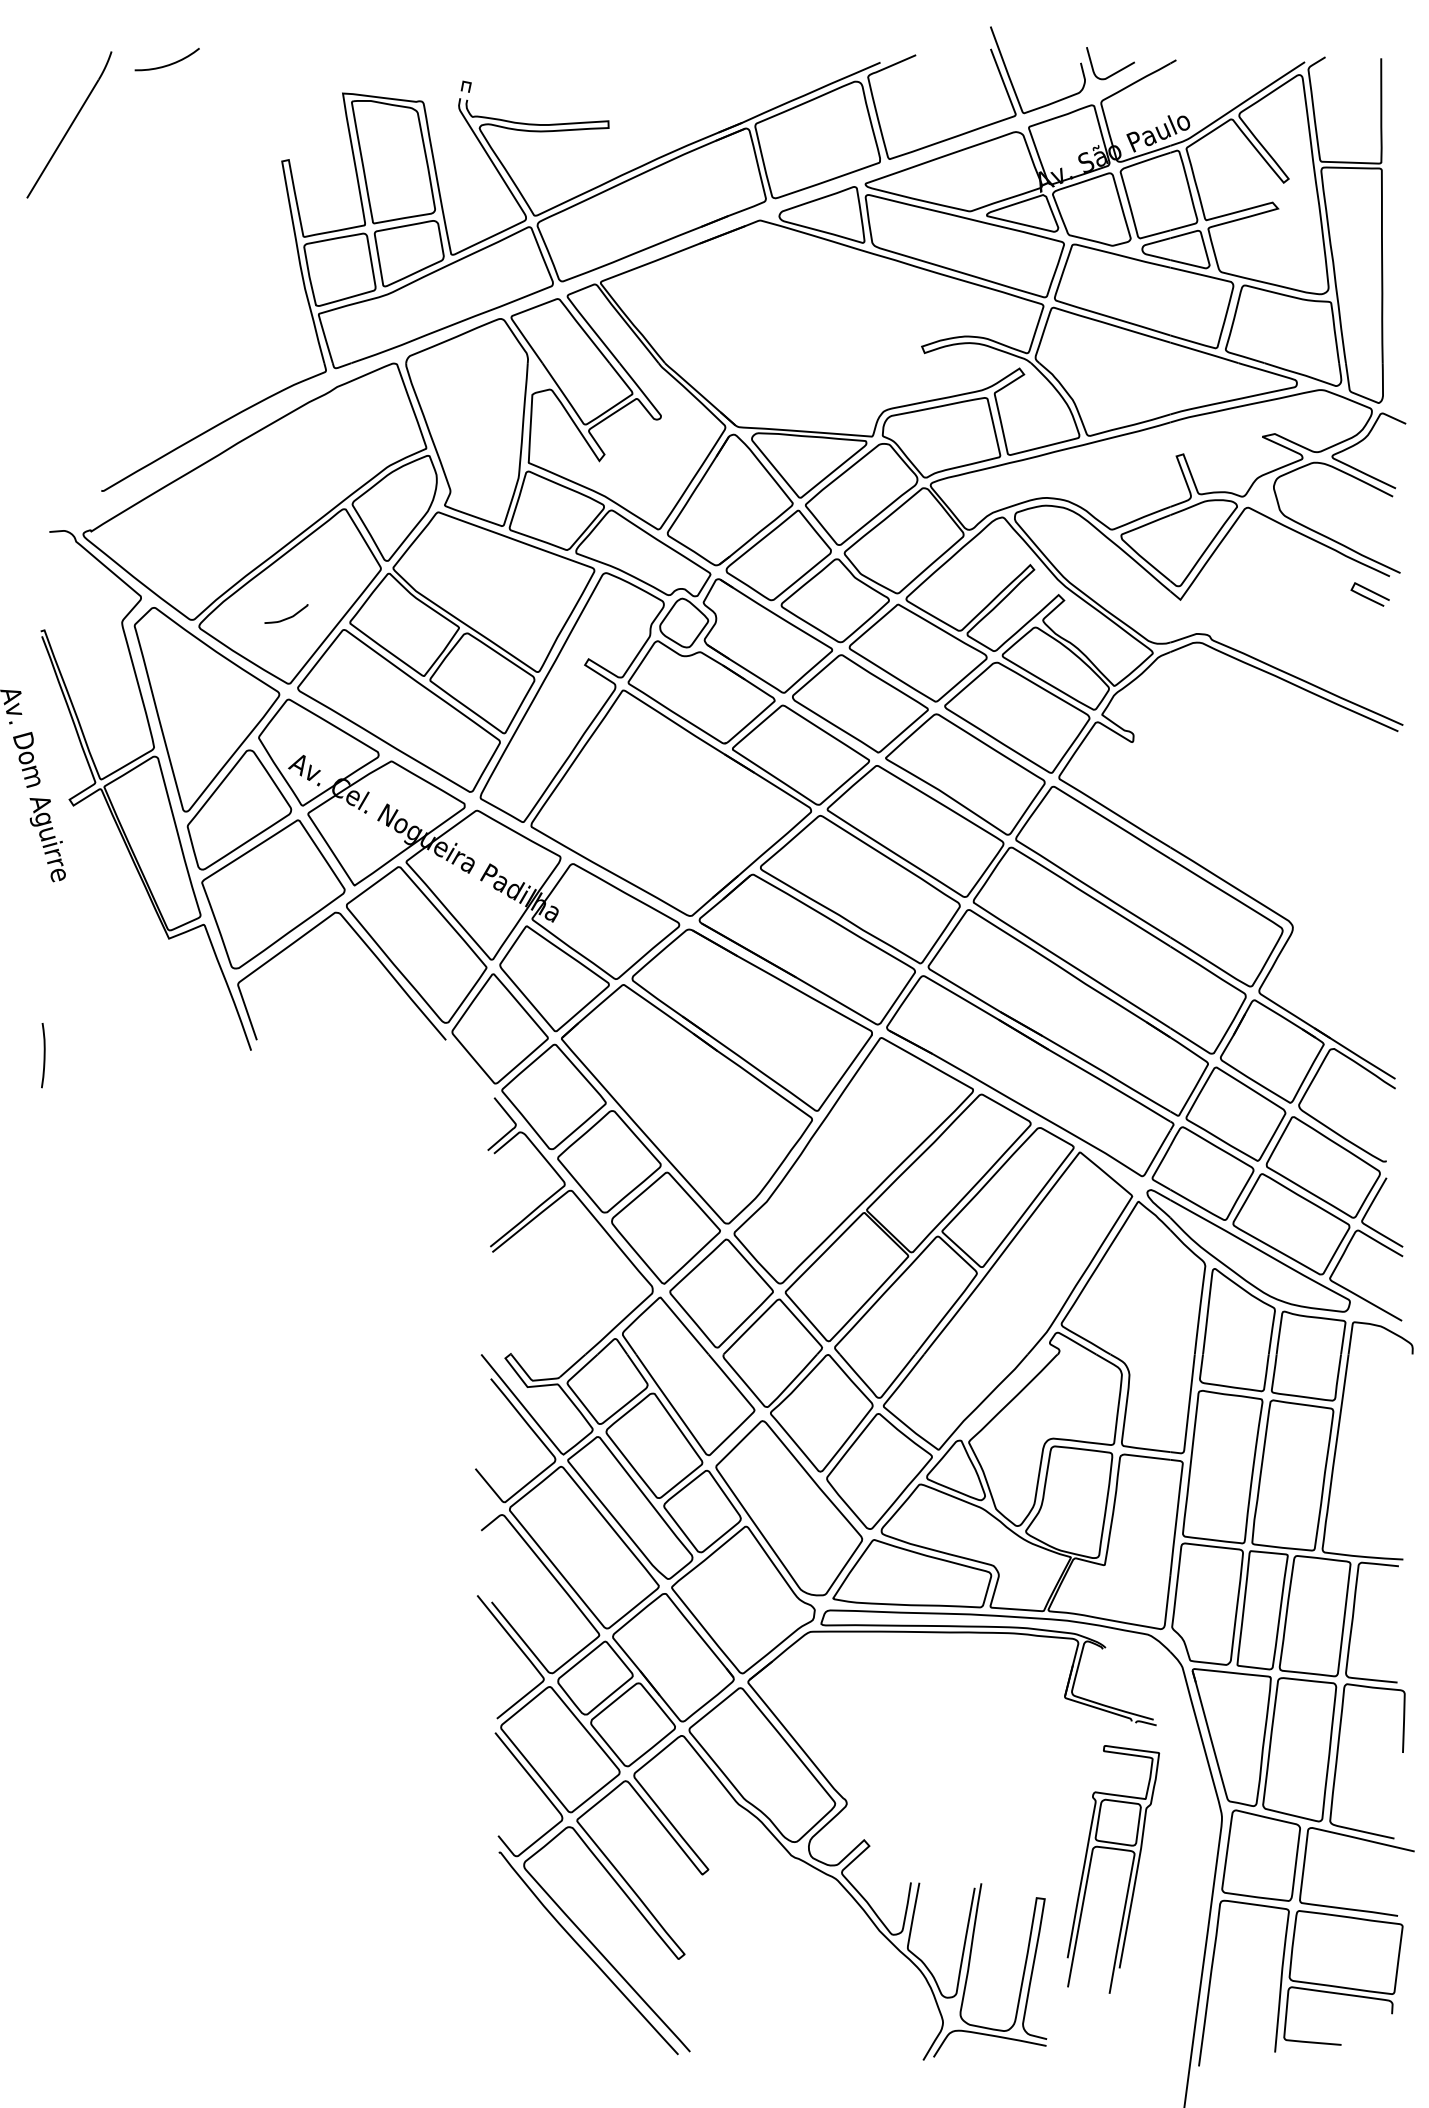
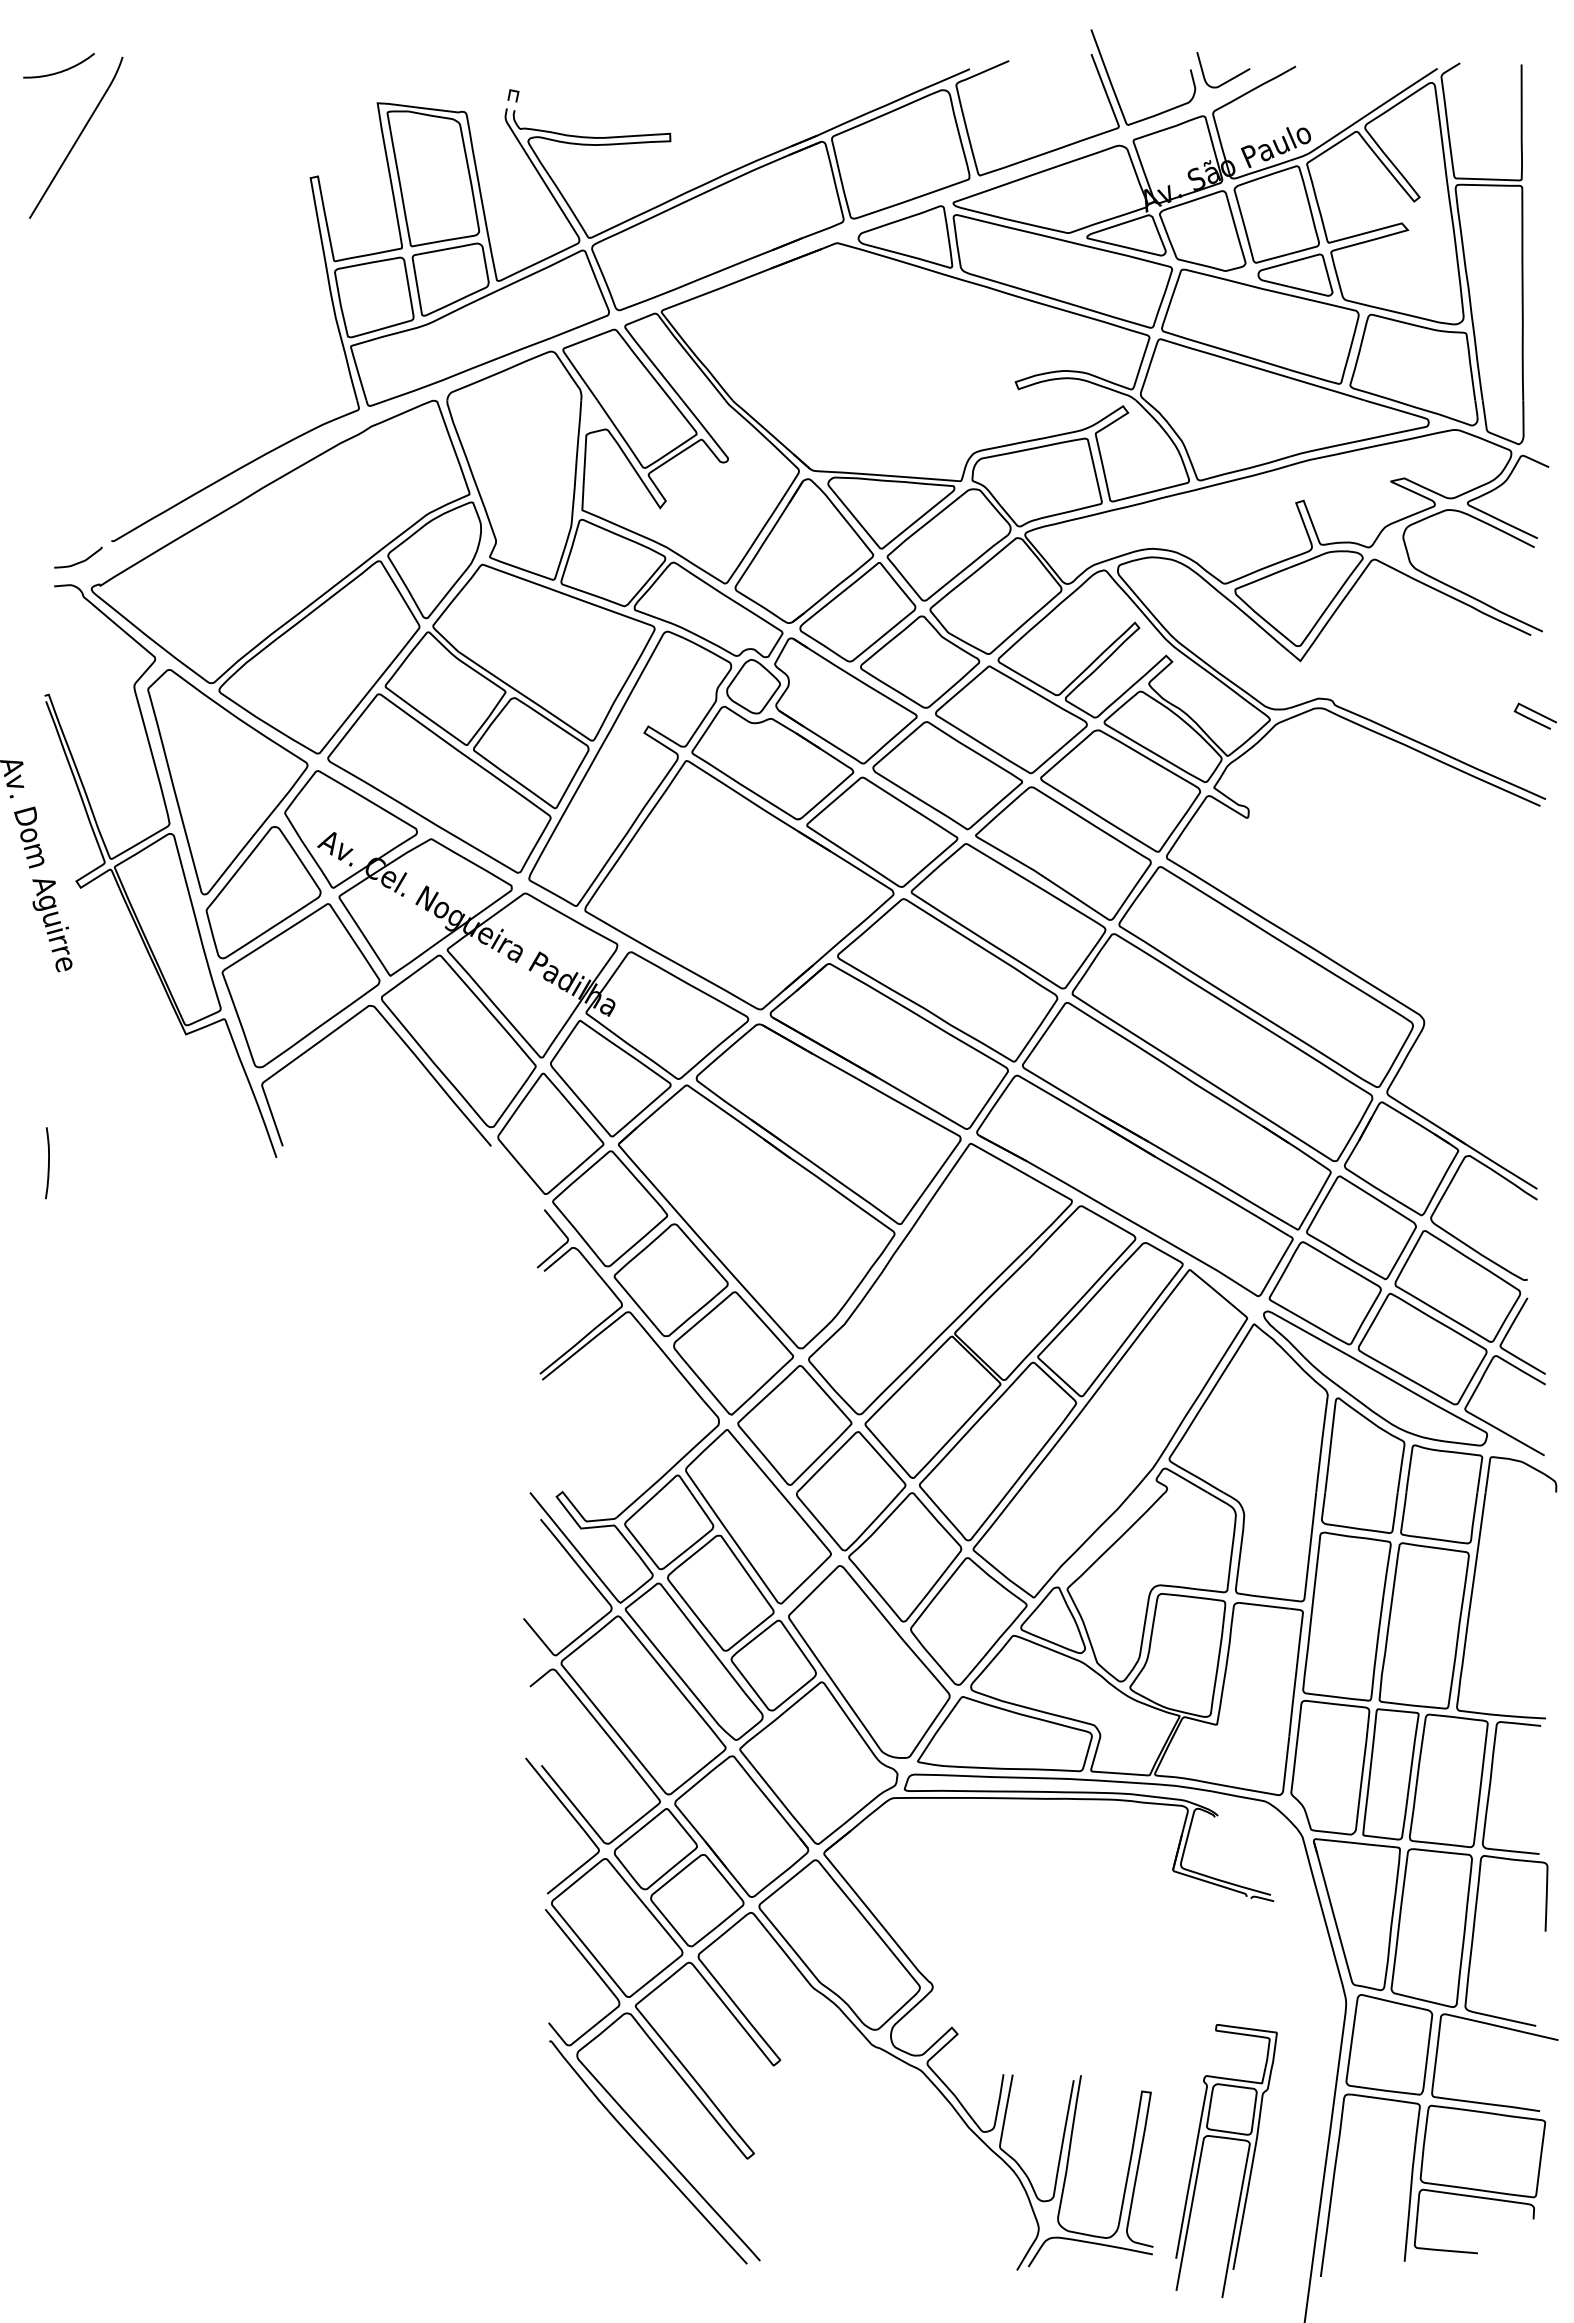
curve: (169, 63) -> (61, 70), moved
line: (1370, 592) -> (1535, 713), moved
curve: (287, 617) -> (79, 561), moved
part: (1130, 1869) -> (1245, 2161), moved

